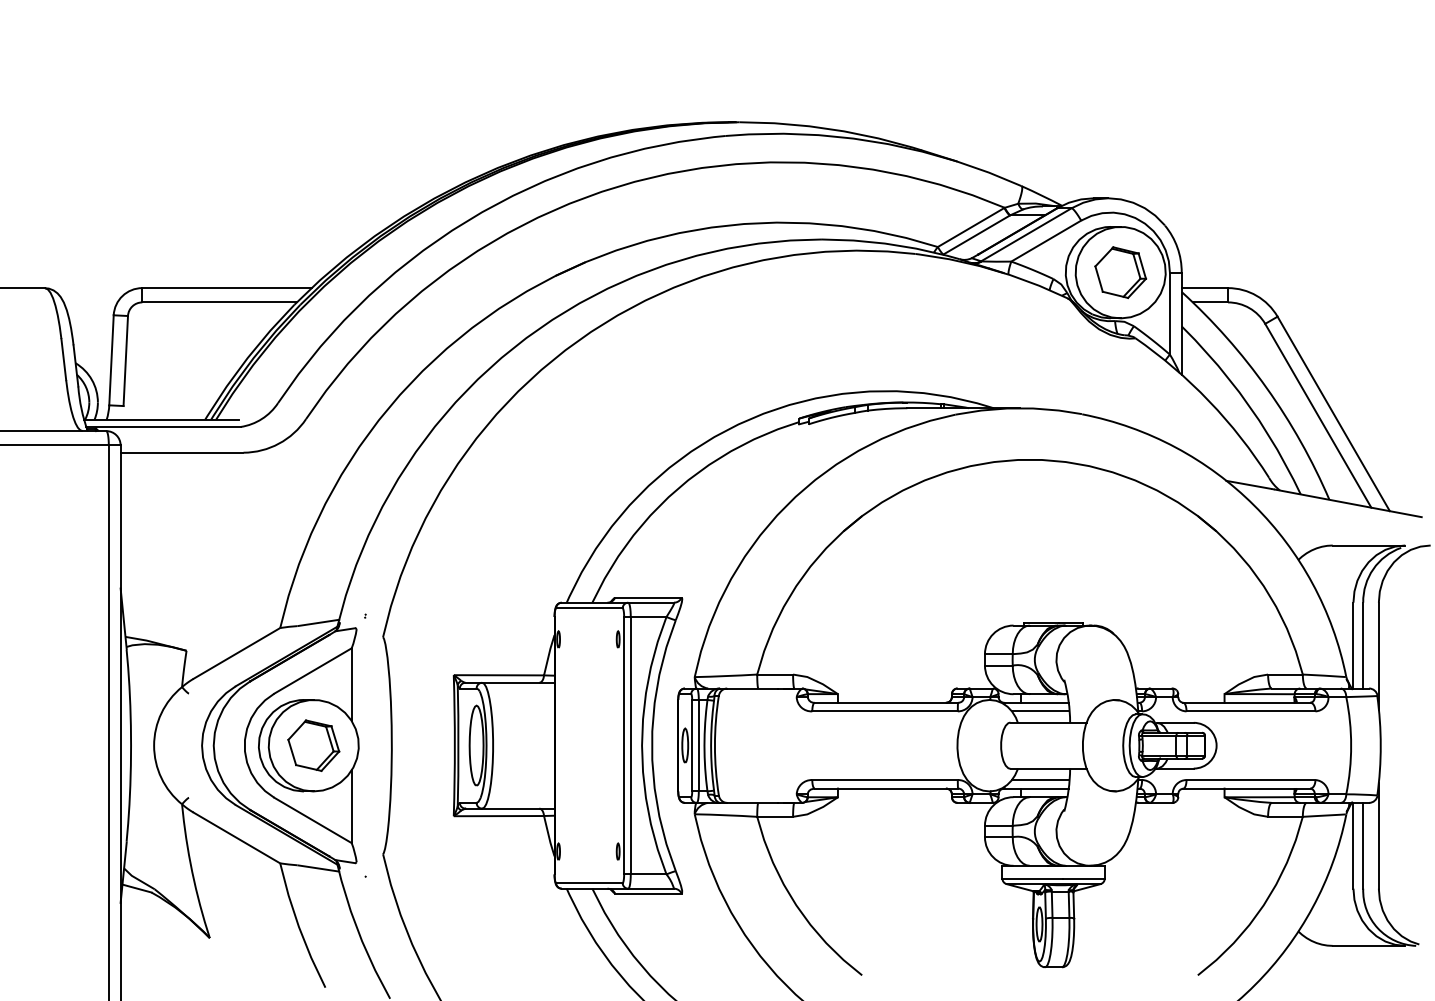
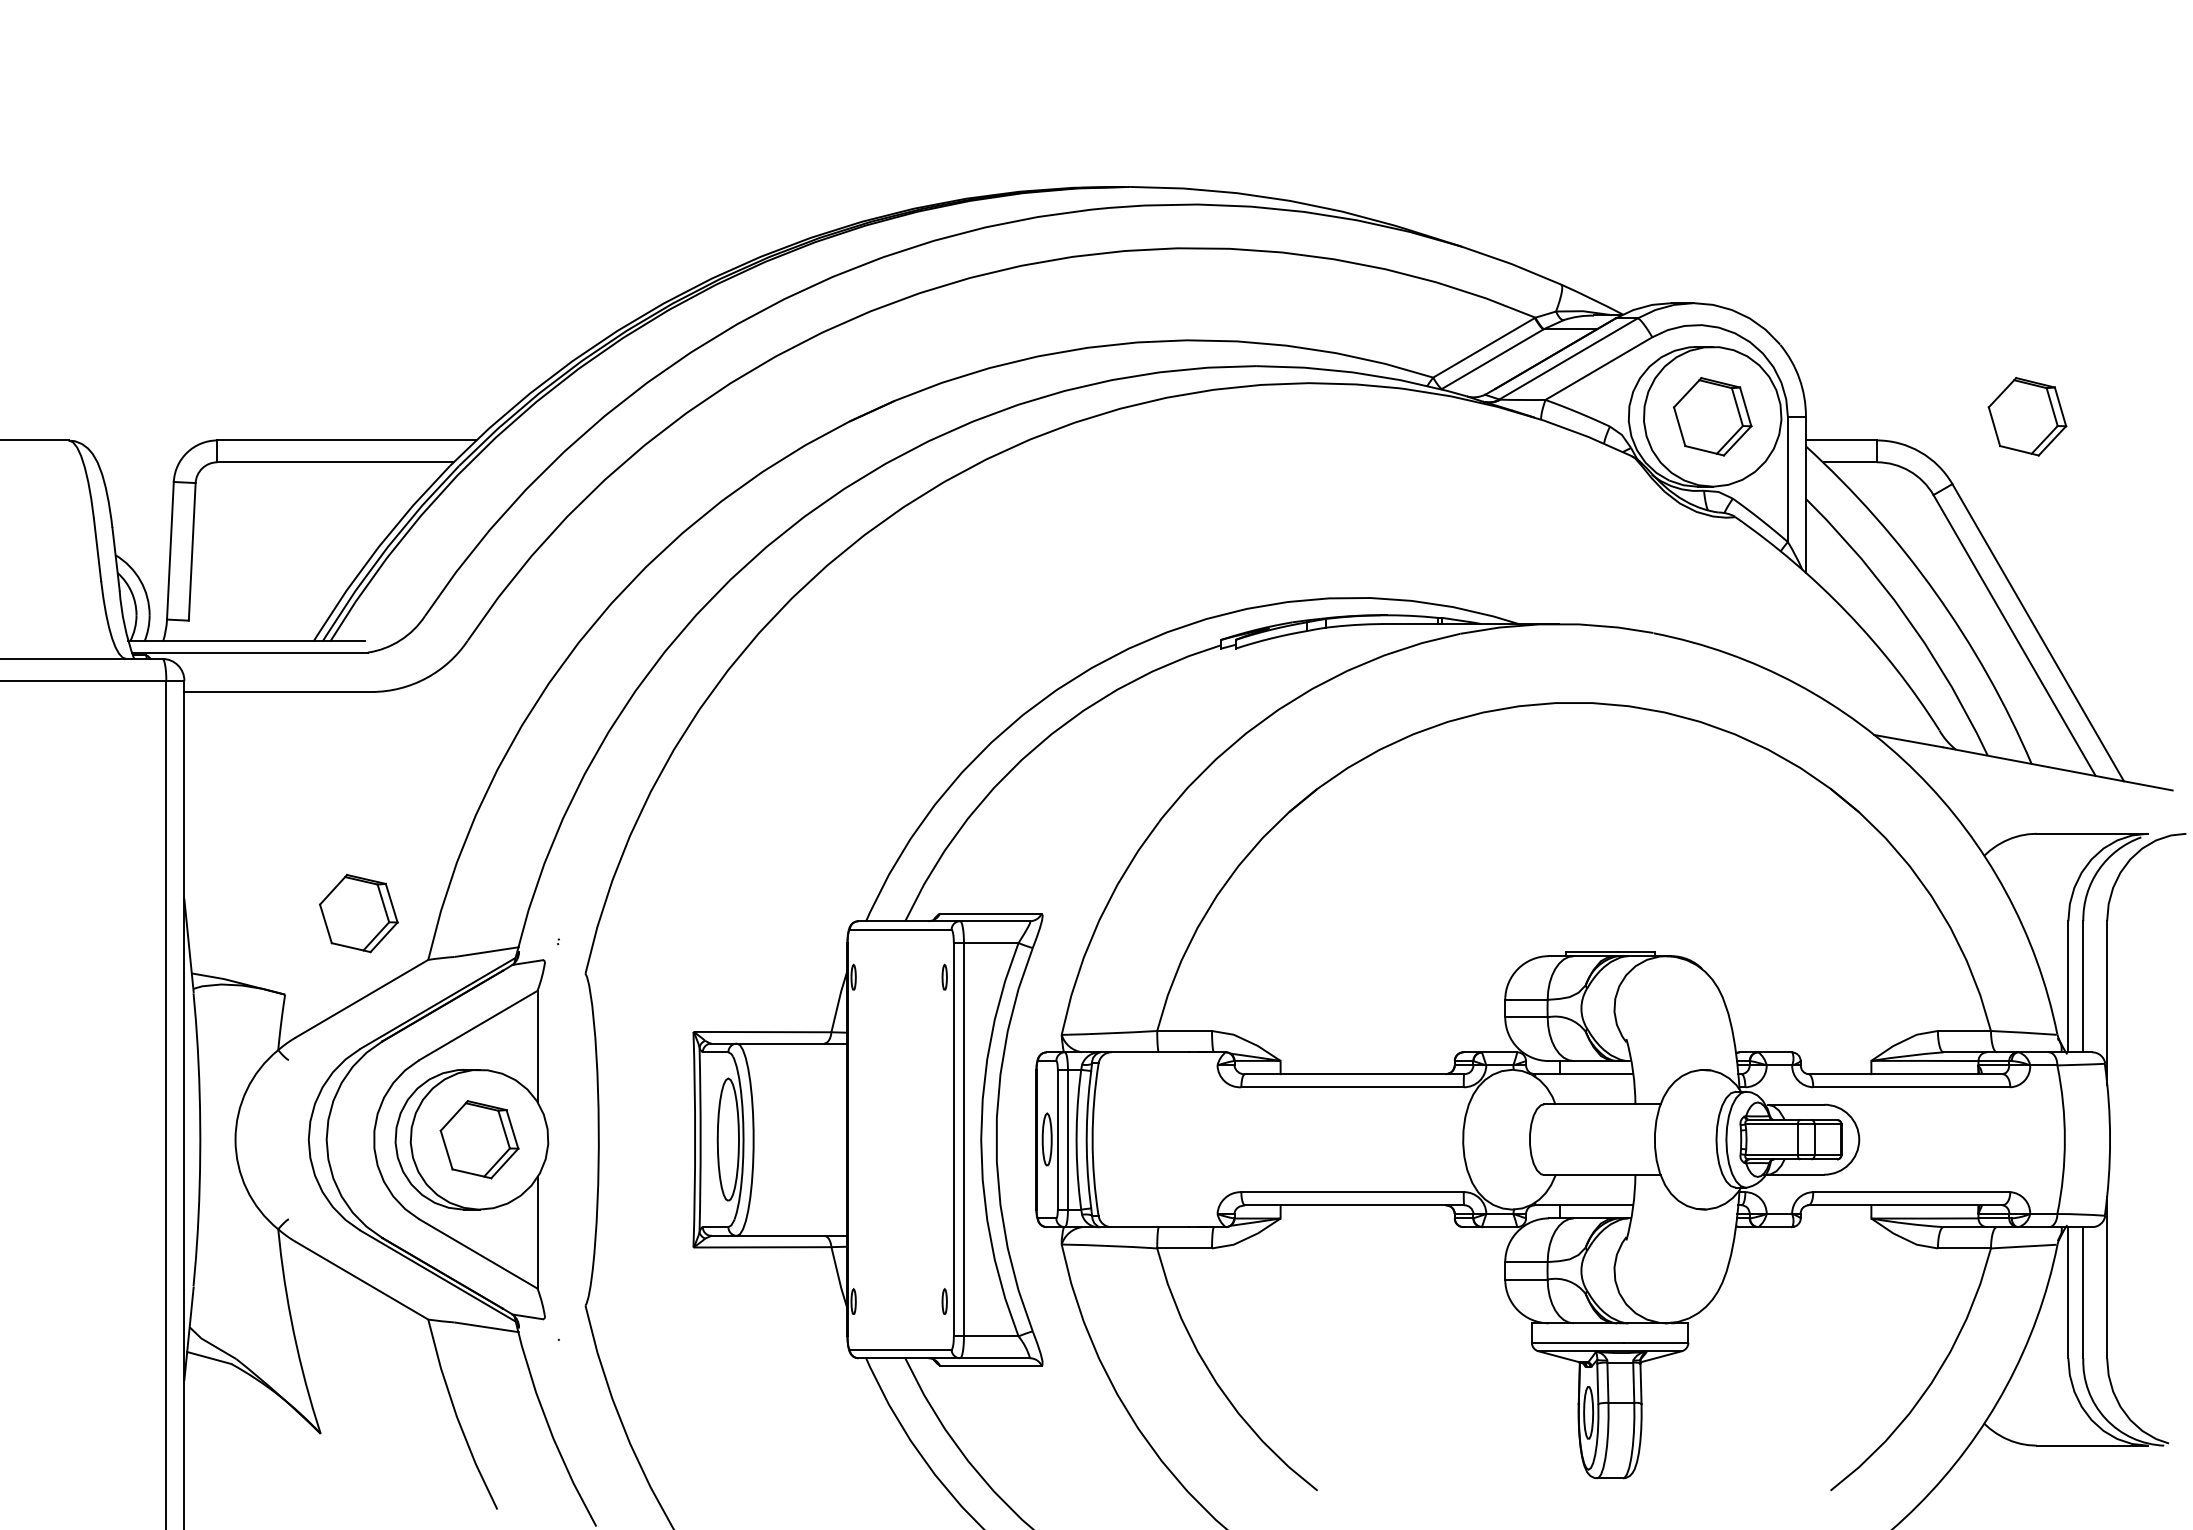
part: (1326, 272) -> (2027, 416), added
part: (234, 597) -> (358, 913), added
line: (1040, 711) -> (1590, 1087), removed
line: (1040, 780) -> (1590, 1192), removed

